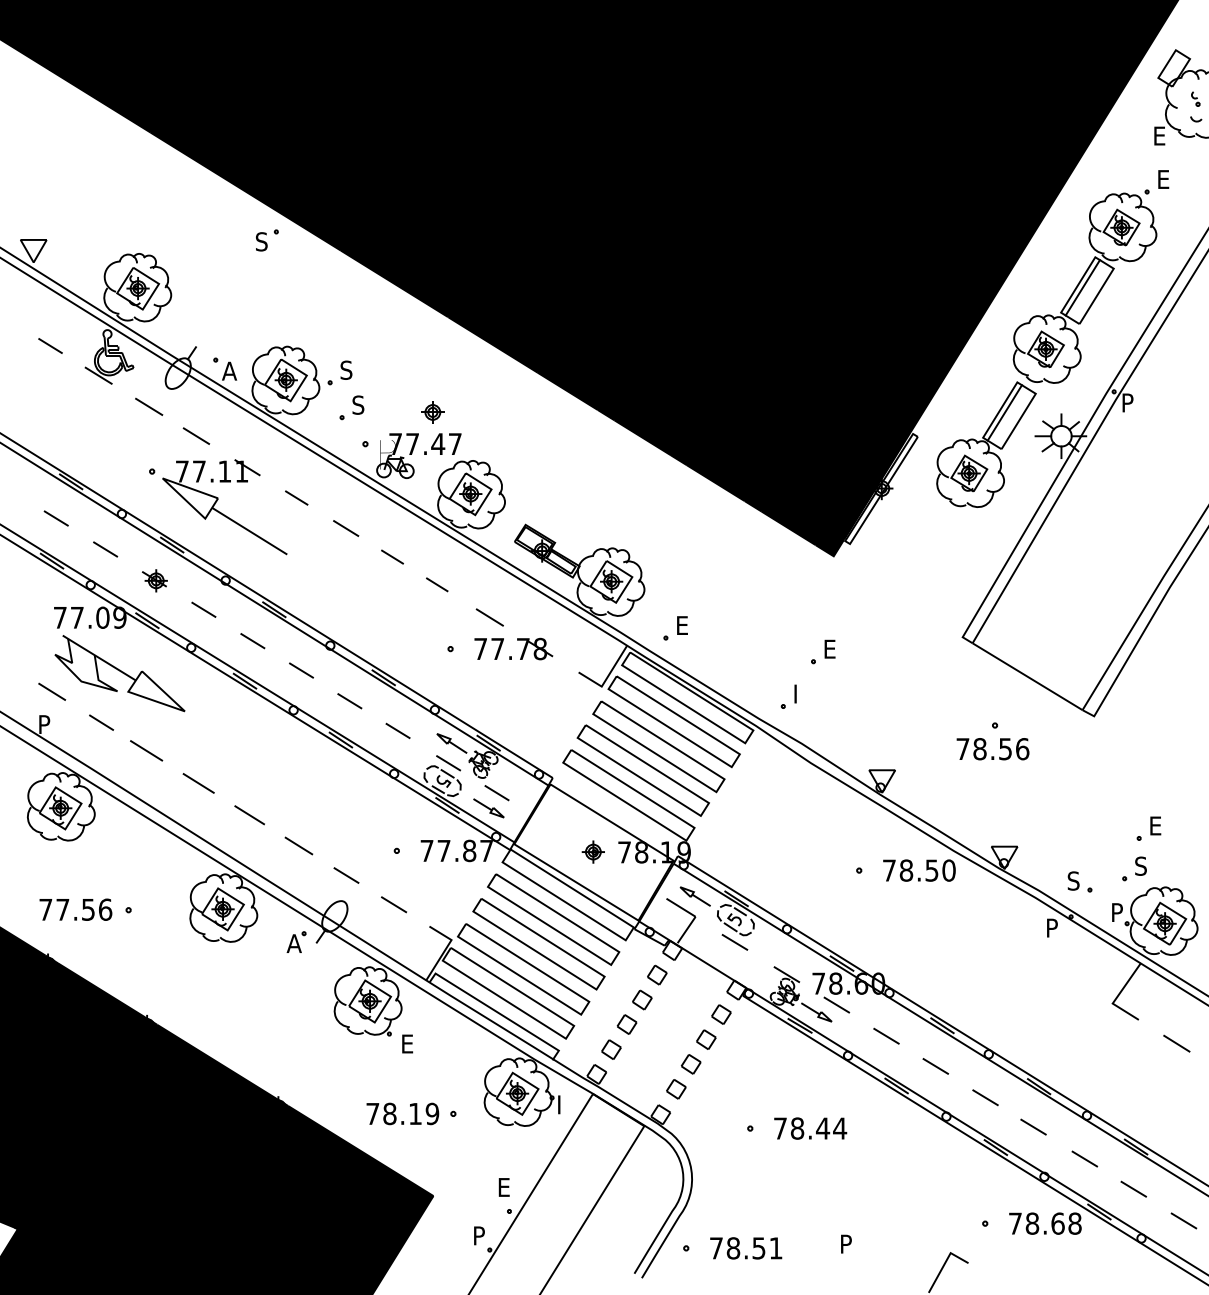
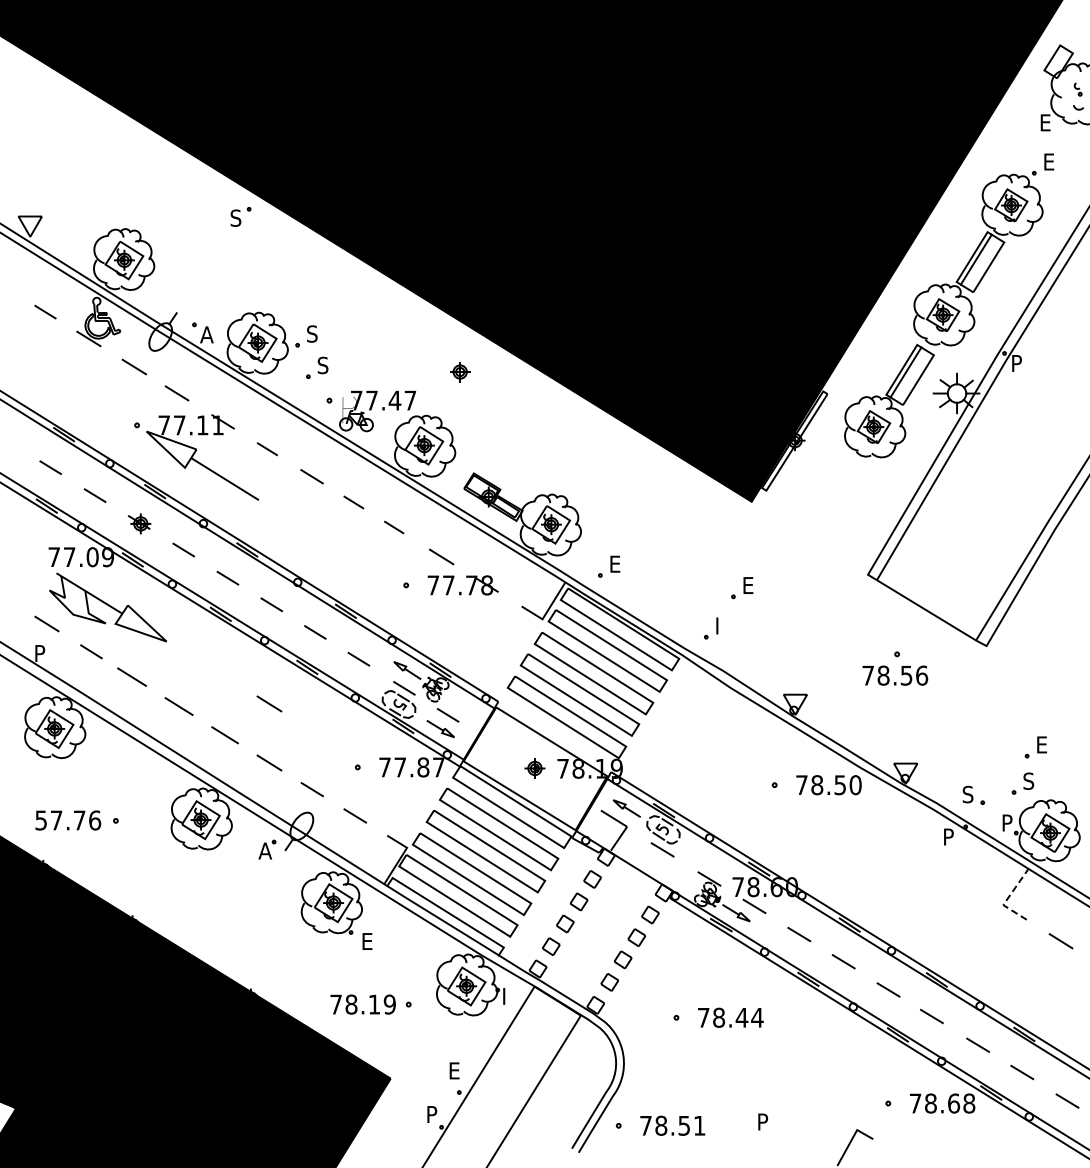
part: (433, 412) -> (460, 372), moved
line: (298, 780) -> (269, 703), added
text: (67, 909) -> (60, 820), 77.56 -> 57.76
line: (1117, 996) -> (1007, 898), solid -> dashed

